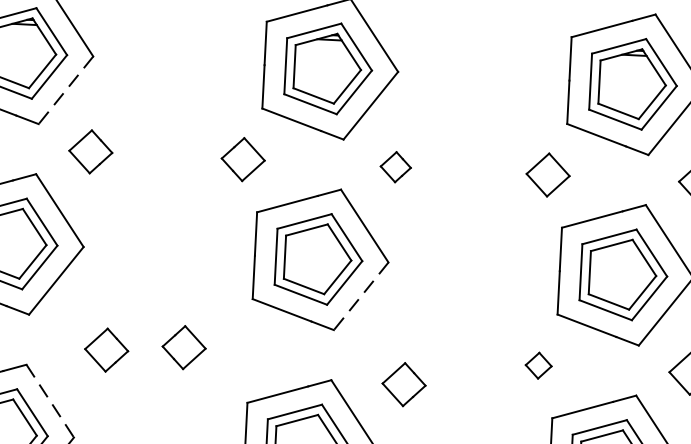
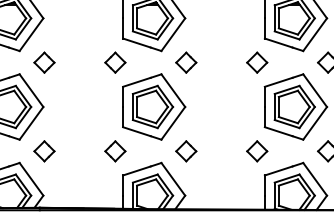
line: (65, 91) -> (31, 35), dashed -> solid
part: (396, 166) -> (186, 62), size x1.43
line: (361, 296) -> (173, 123), dashed -> solid
part: (184, 347) -> (115, 151), moved
part: (106, 350) -> (44, 151), moved
part: (539, 365) -> (257, 151), size x1.67
part: (404, 385) -> (186, 151), moved
line: (50, 401) -> (31, 179), dashed -> solid

